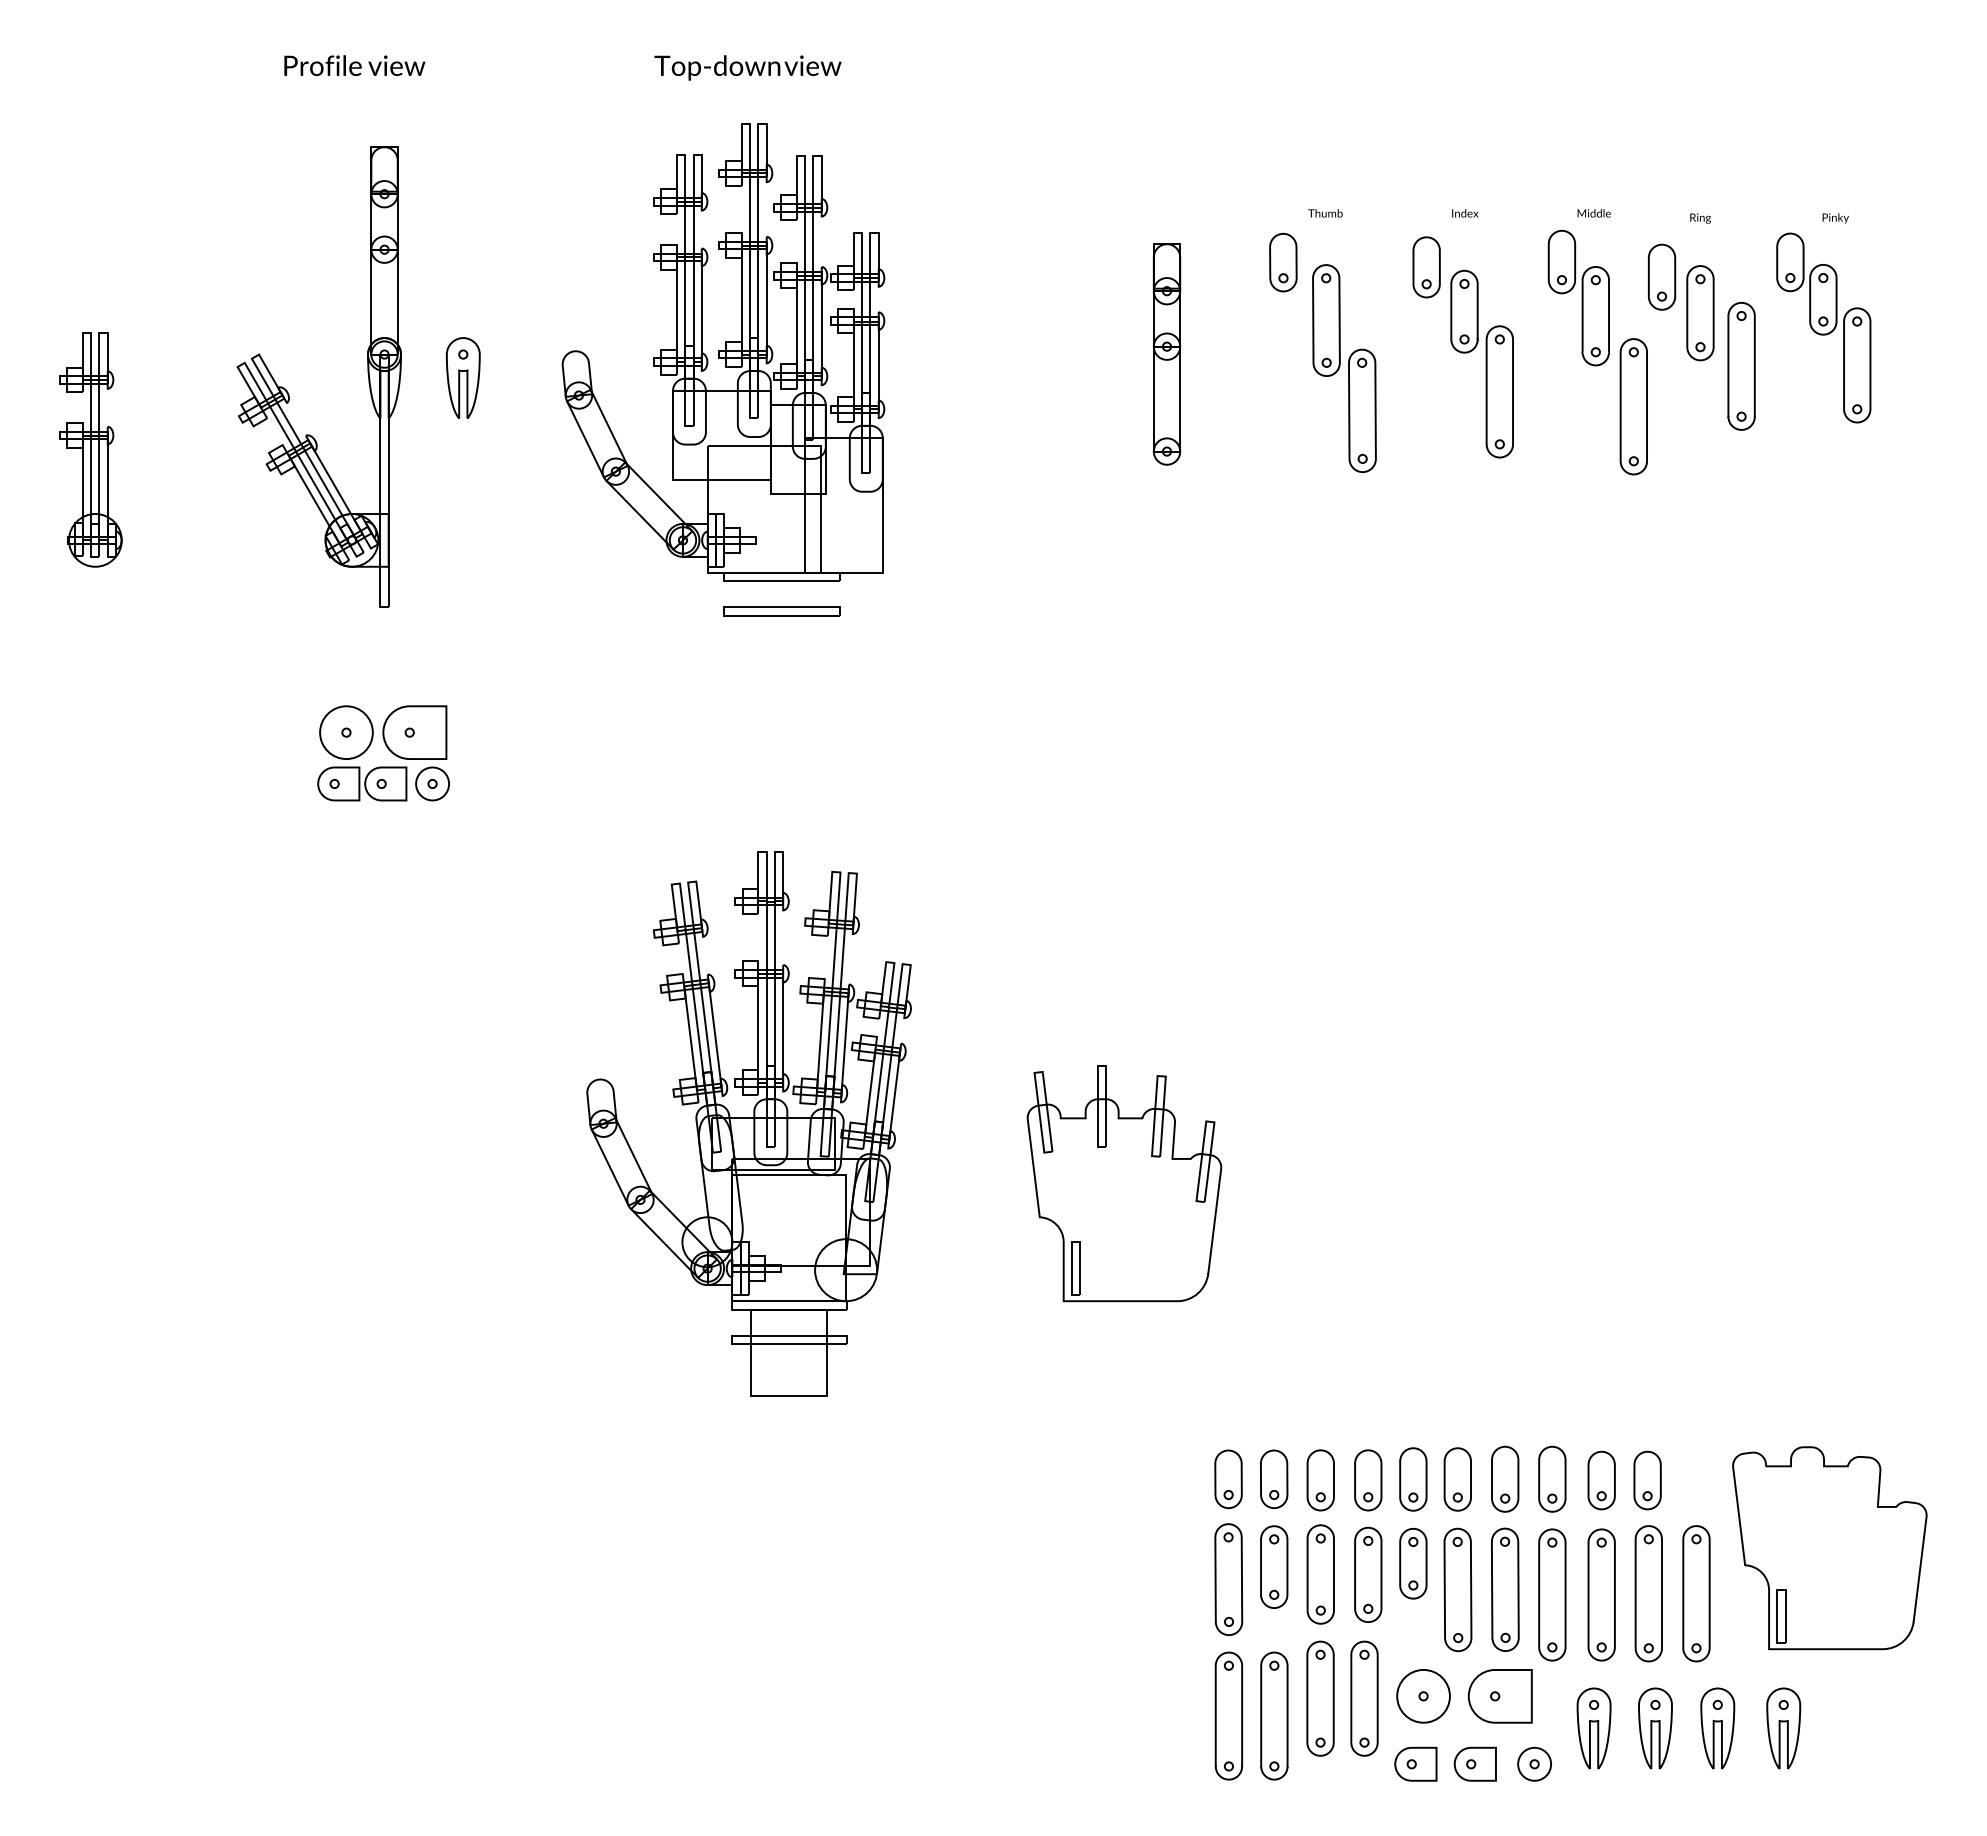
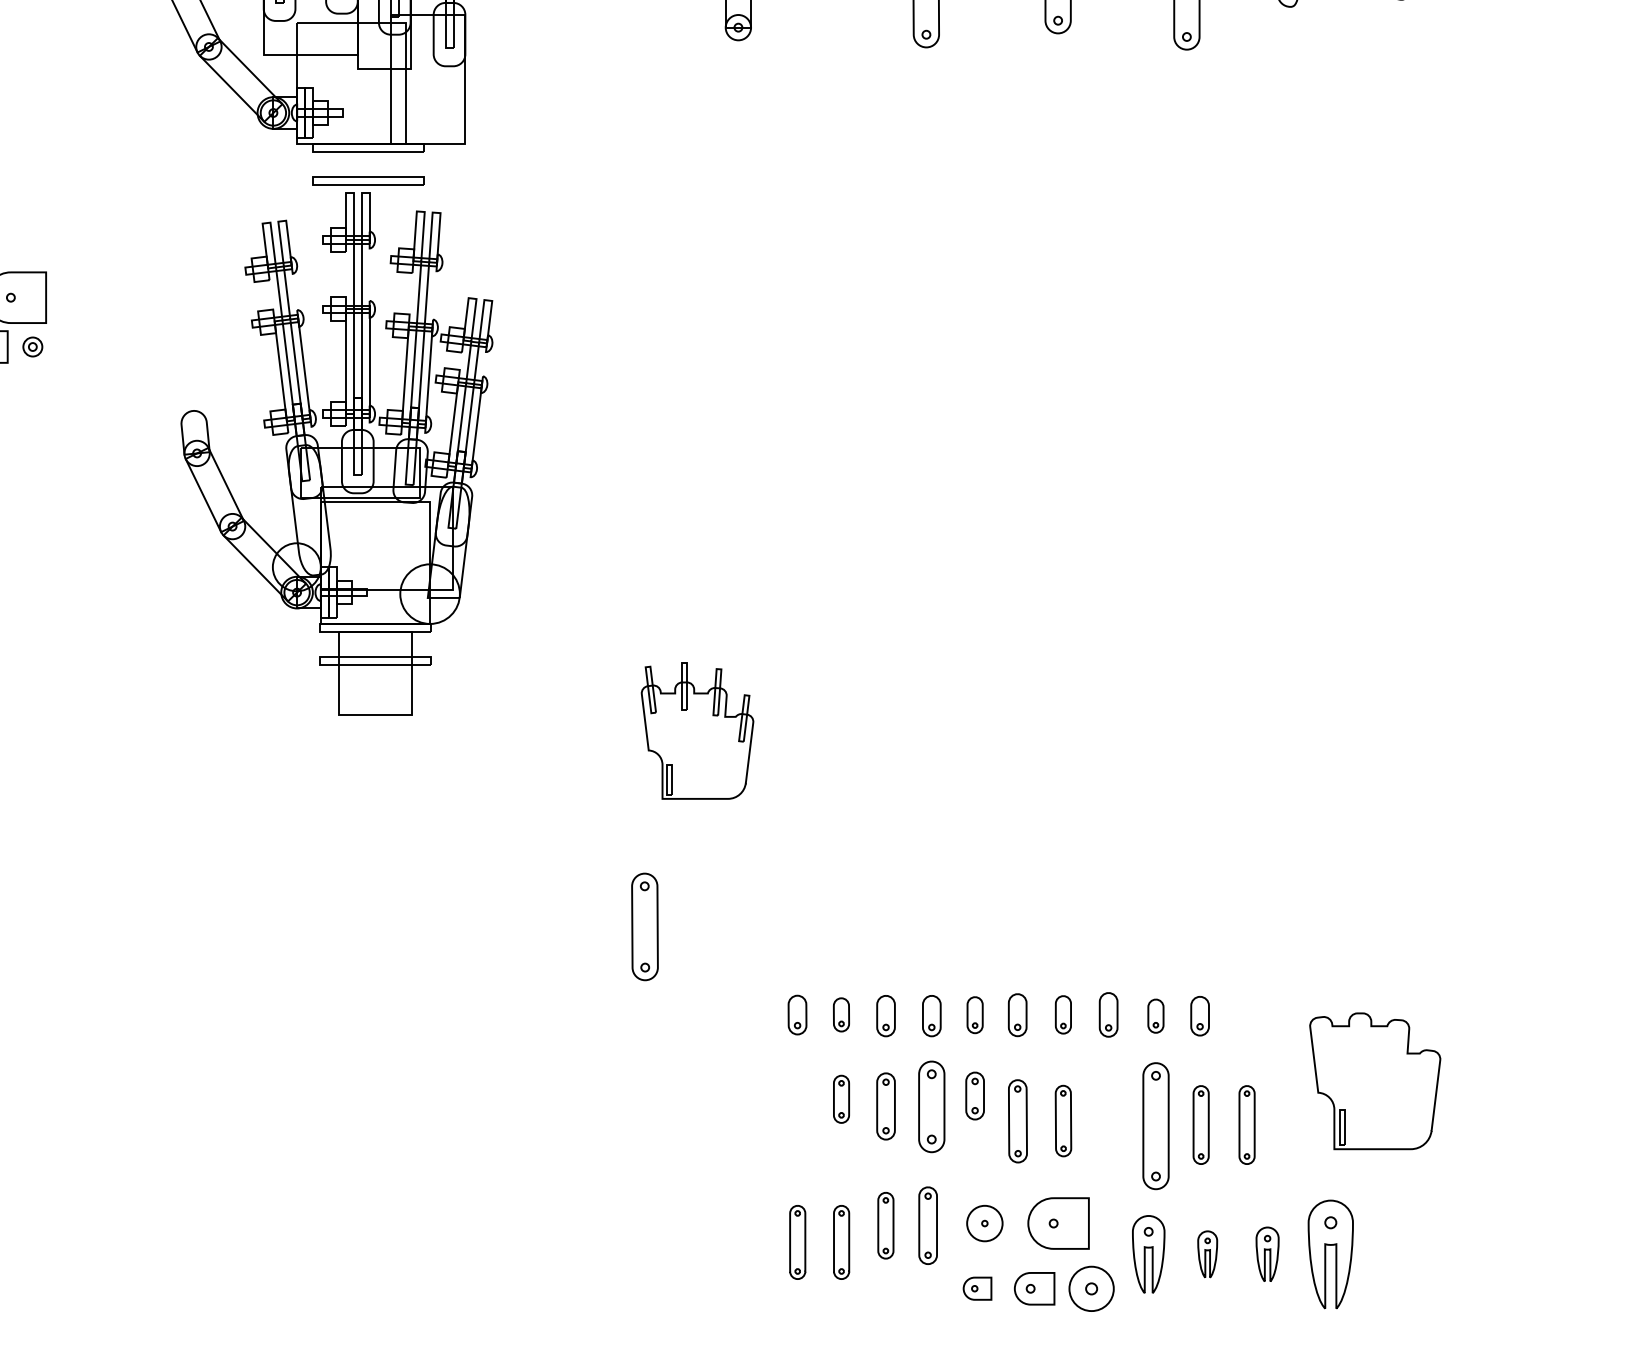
circle: (432, 783) -> (32, 346), size x0.6
part: (748, 1123) -> (336, 453), moved
part: (1124, 1183) -> (697, 730), size x0.6
part: (1274, 1478) -> (841, 1014), size x0.6
part: (1505, 1478) -> (1063, 1014), size x0.6
part: (1552, 1478) -> (1108, 1014), size x0.7
part: (1228, 1479) -> (797, 1015), size x0.7
part: (1413, 1479) -> (975, 1015), size x0.6
part: (1457, 1479) -> (1017, 1015), size x0.7
part: (1320, 1480) -> (885, 1016), size x0.7
part: (1368, 1480) -> (931, 1016), size x0.7
part: (1601, 1480) -> (1155, 1016), size x0.6
part: (1647, 1480) -> (1200, 1016), size x0.7
part: (1829, 1548) -> (1374, 1081), size x0.7
part: (1413, 1563) -> (975, 1095), size x0.7
part: (1274, 1566) -> (841, 1098), size x0.6
part: (1320, 1574) -> (885, 1106), size x0.7
part: (1228, 1579) -> (644, 926), moved
part: (1457, 1589) -> (1017, 1120), size x0.7
part: (1505, 1589) -> (1063, 1120), size x0.6
part: (1648, 1593) -> (1200, 1124), size x0.6
part: (1696, 1593) -> (1247, 1124), size x0.6
part: (1552, 1594) -> (1108, 1125), removed
part: (1423, 1696) -> (984, 1223), size x0.7
part: (1320, 1698) -> (885, 1225), size x0.6
part: (1364, 1698) -> (928, 1225), size x0.7
part: (1228, 1715) -> (797, 1241), size x0.6
part: (1274, 1715) -> (841, 1241), size x0.6
part: (1655, 1728) -> (1207, 1254), size x0.6
part: (1717, 1728) -> (1267, 1254), size x0.7
part: (1783, 1728) -> (1330, 1254), size x1.4
part: (1415, 1763) -> (977, 1288), size x0.7
part: (1534, 1763) -> (1091, 1288), size x1.4

